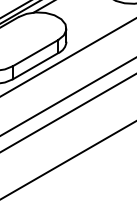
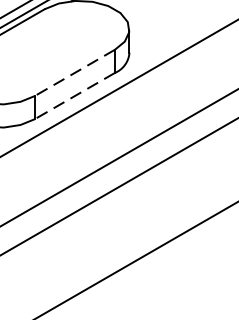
line: (35, 53) -> (74, 73), solid -> dashed
line: (35, 66) -> (74, 96), solid -> dashed

